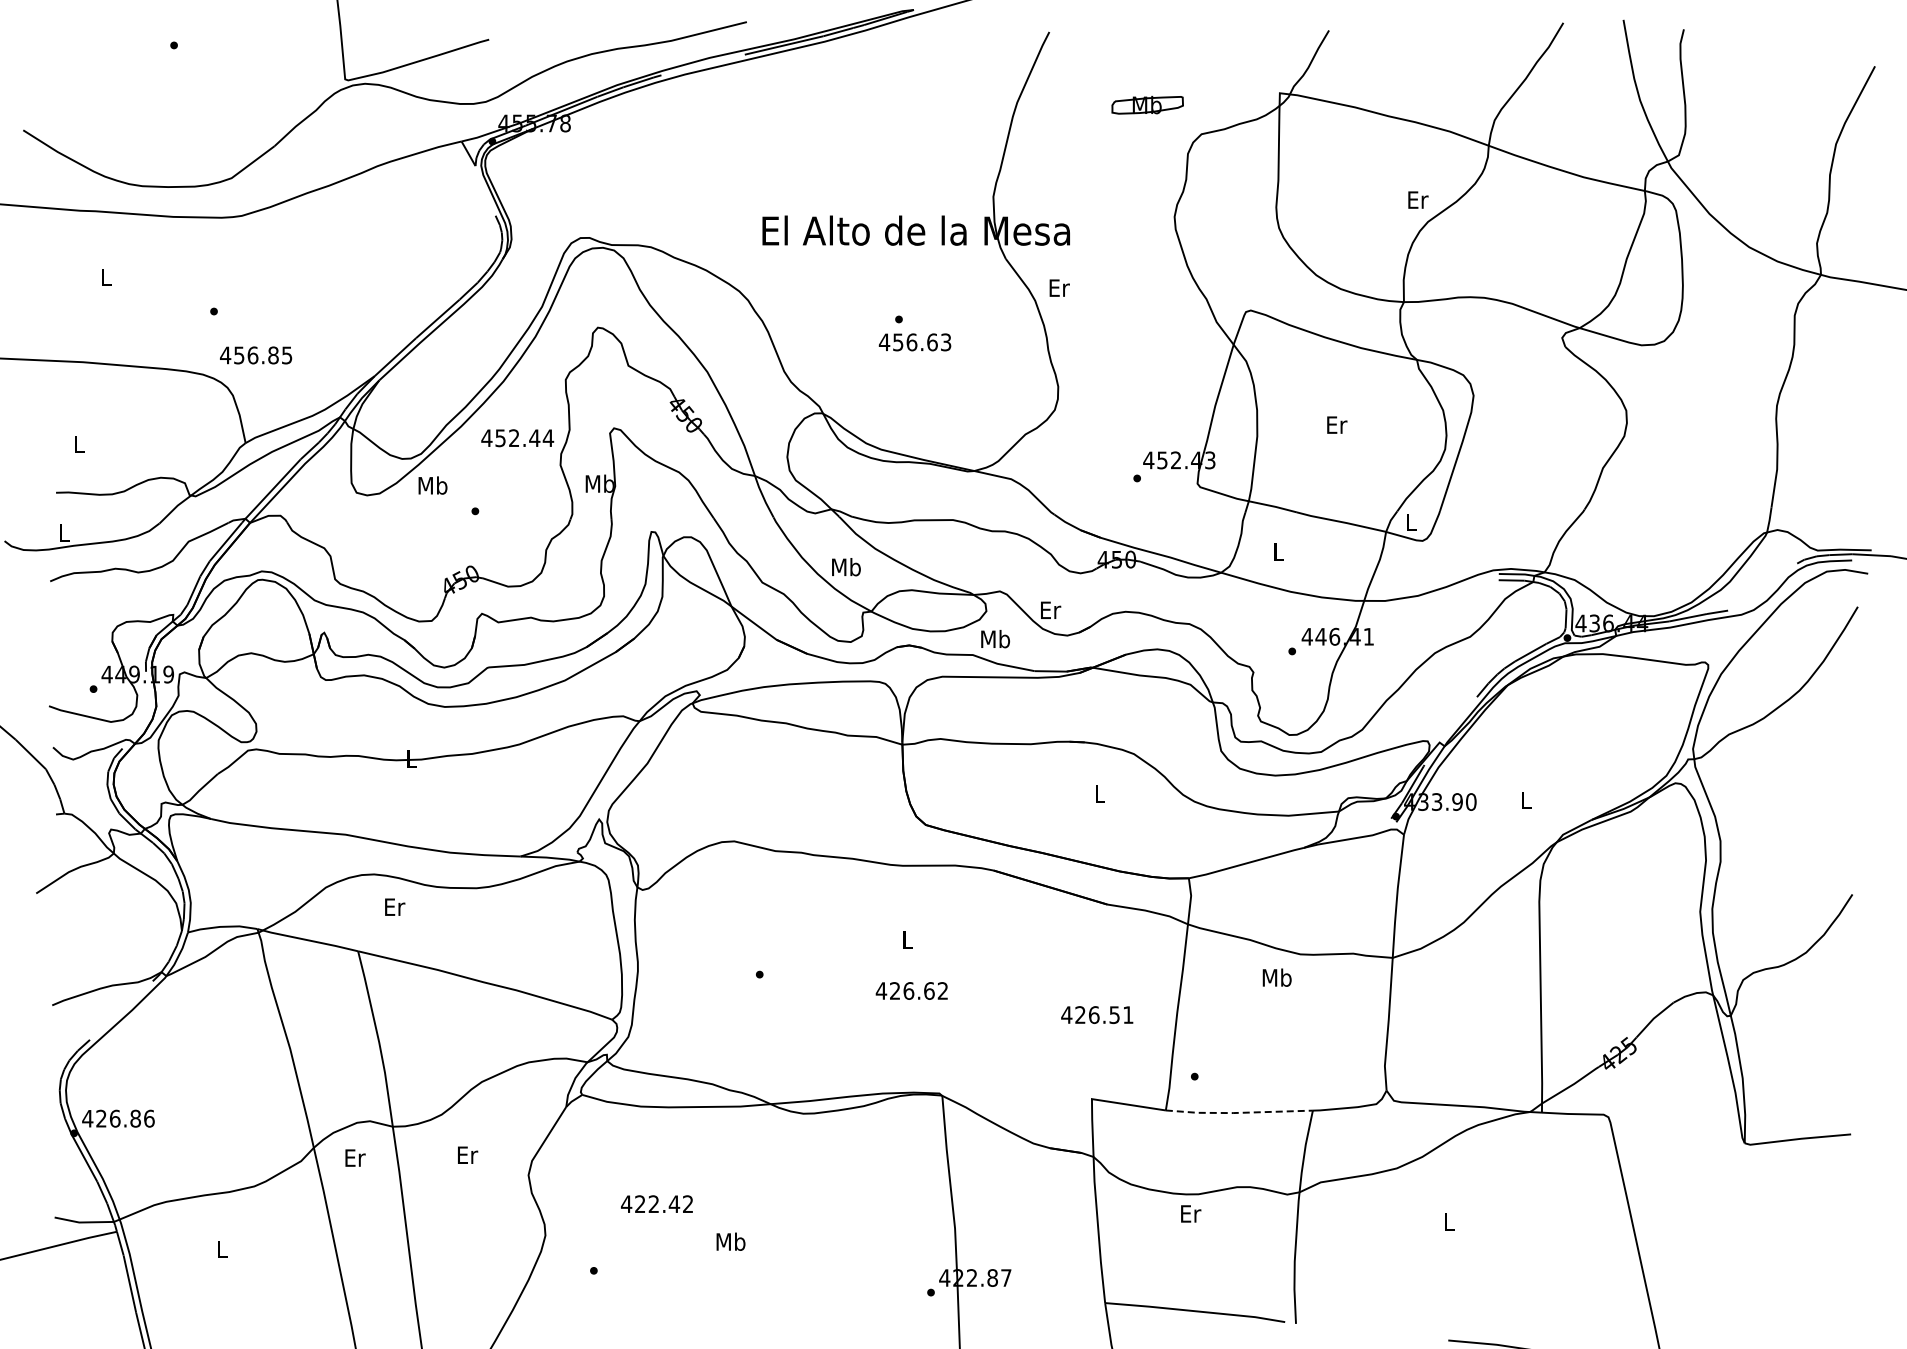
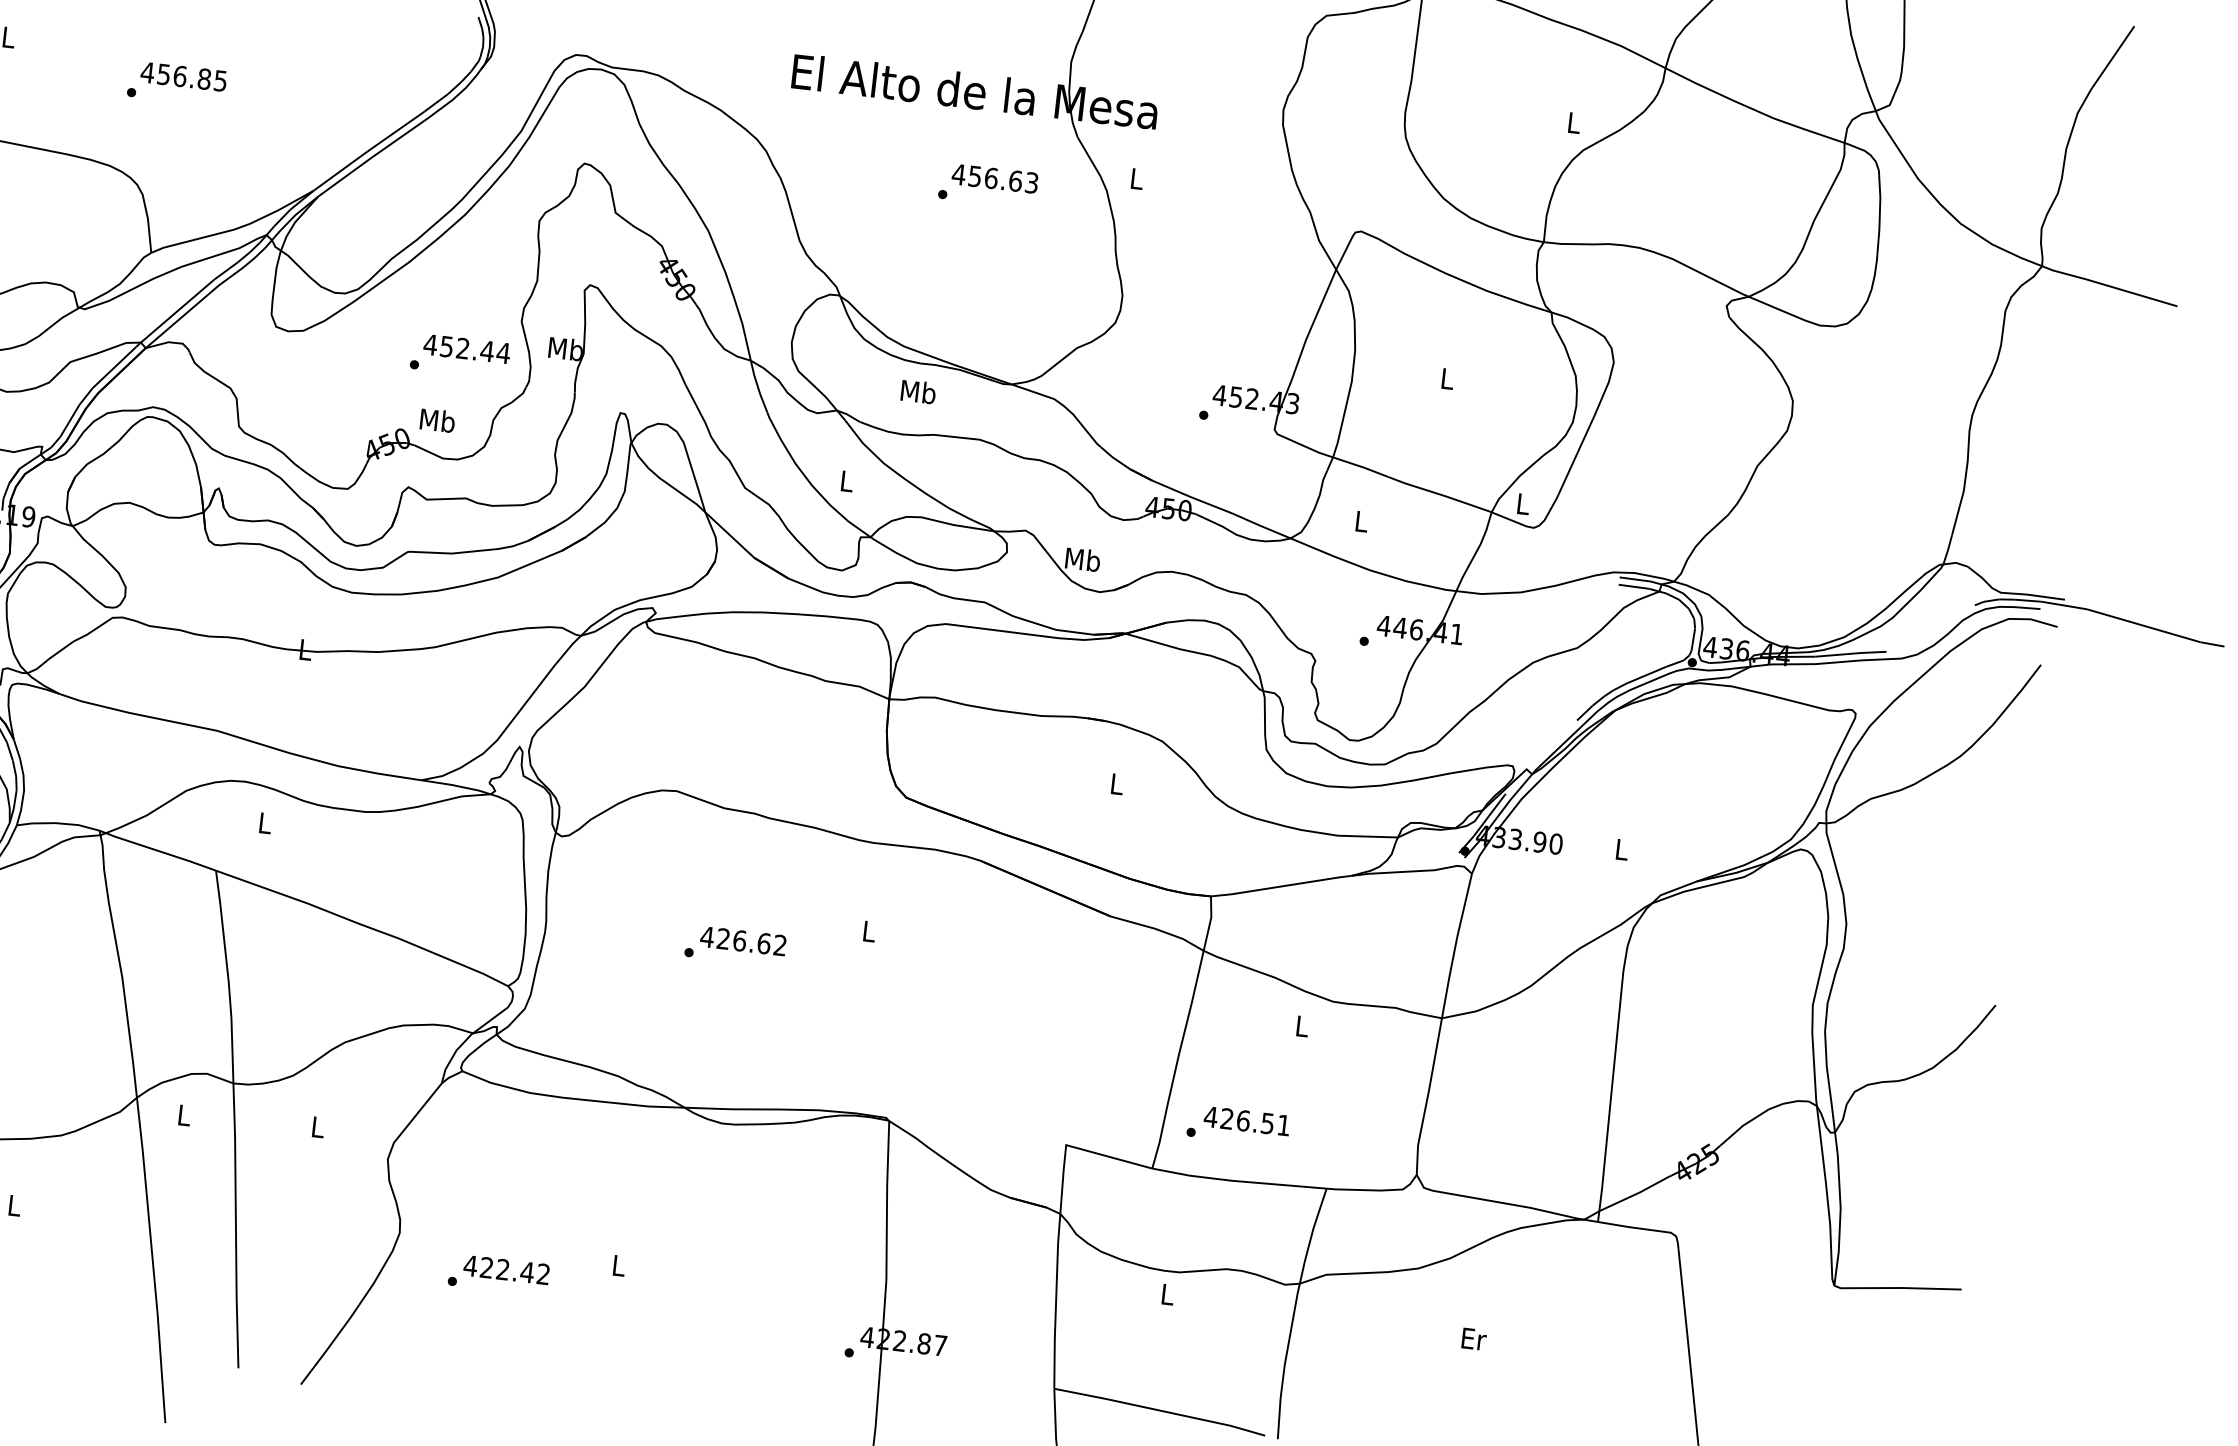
text: (1418, 199) -> (1574, 122), Er -> L
text: (1059, 287) -> (1137, 178), Er -> L
text: (914, 342) -> (994, 178), moved
text: (256, 355) -> (184, 76), moved
text: (1337, 424) -> (1448, 378), Er -> L
text: (517, 438) -> (466, 349), moved
text: (432, 485) -> (437, 420), moved
text: (846, 567) -> (846, 481), Mb -> L
text: (1050, 610) -> (1083, 560), Er -> Mb
text: (995, 639) -> (918, 392), moved
text: (395, 906) -> (266, 822), Er -> L
text: (1276, 977) -> (1301, 1025), Mb -> L
text: (911, 990) -> (743, 940), moved
text: (1097, 1014) -> (1247, 1120), moved
line: (1238, 1112) -> (1238, 1180), dashed -> solid
text: (468, 1154) -> (319, 1126), Er -> L
text: (355, 1157) -> (185, 1114), Er -> L
text: (656, 1203) -> (506, 1269), moved
text: (1191, 1213) -> (1168, 1294), Er -> L
text: (1450, 1221) -> (1474, 1338), L -> Er
text: (730, 1241) -> (618, 1265), Mb -> L

